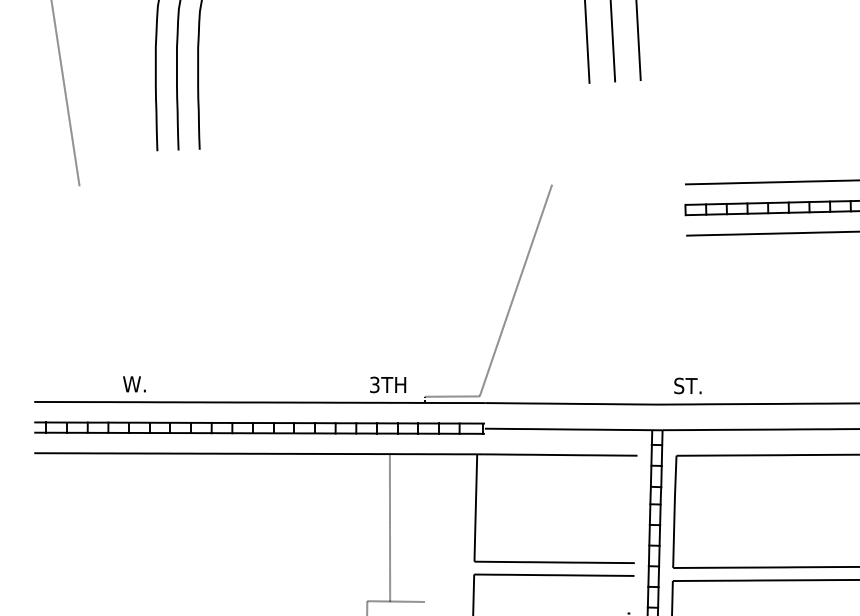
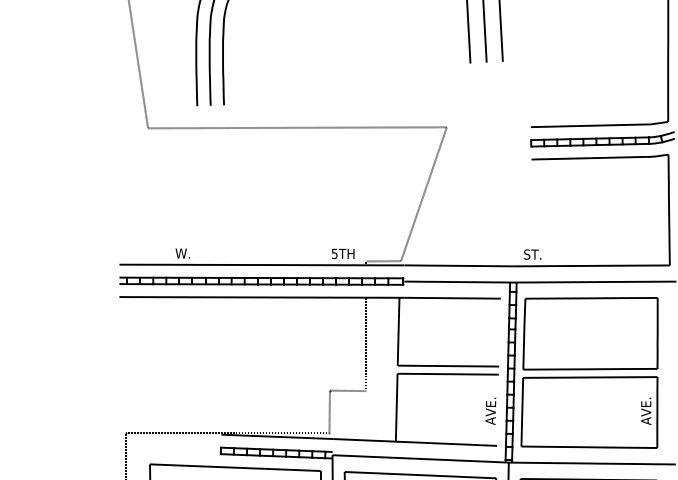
line: (315, 184) -> (297, 127), added
text: (374, 384) -> (334, 253), 3TH -> 5TH
line: (390, 528) -> (366, 344), moved

